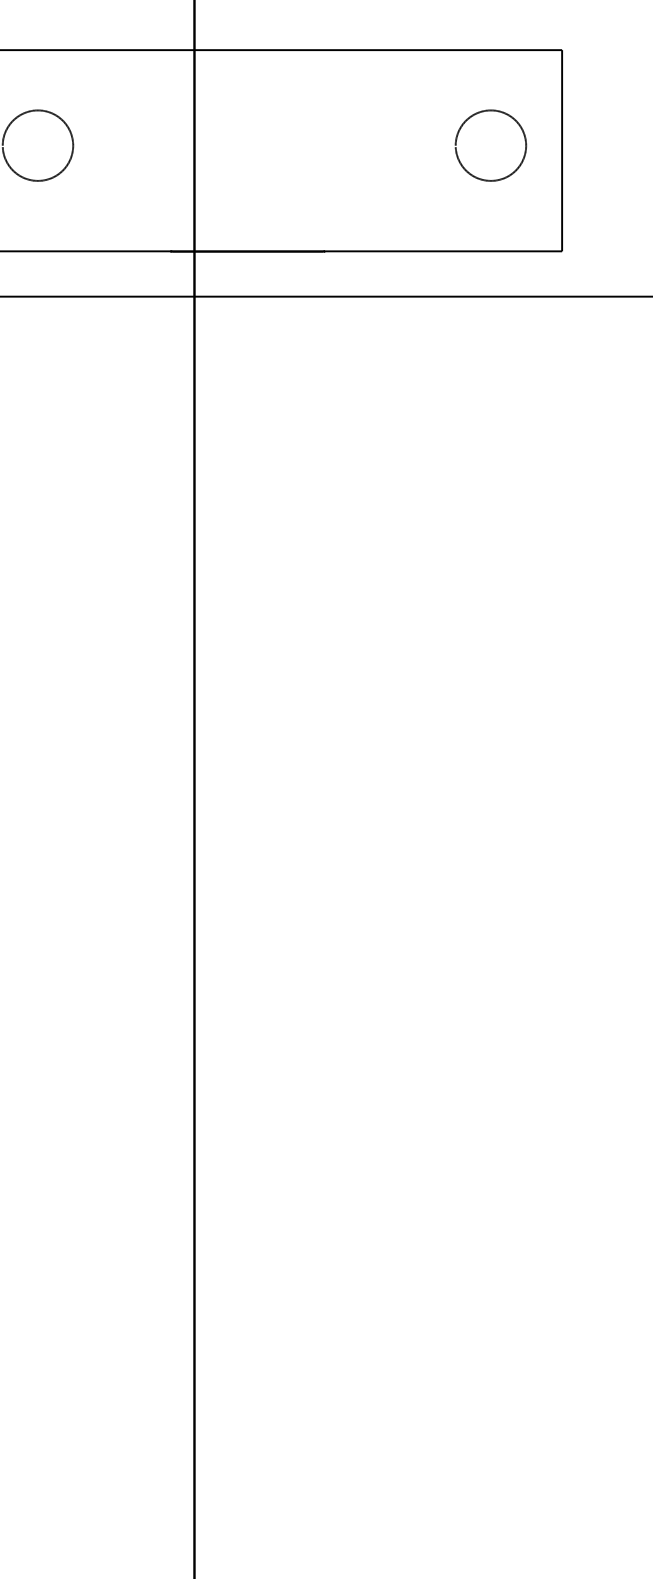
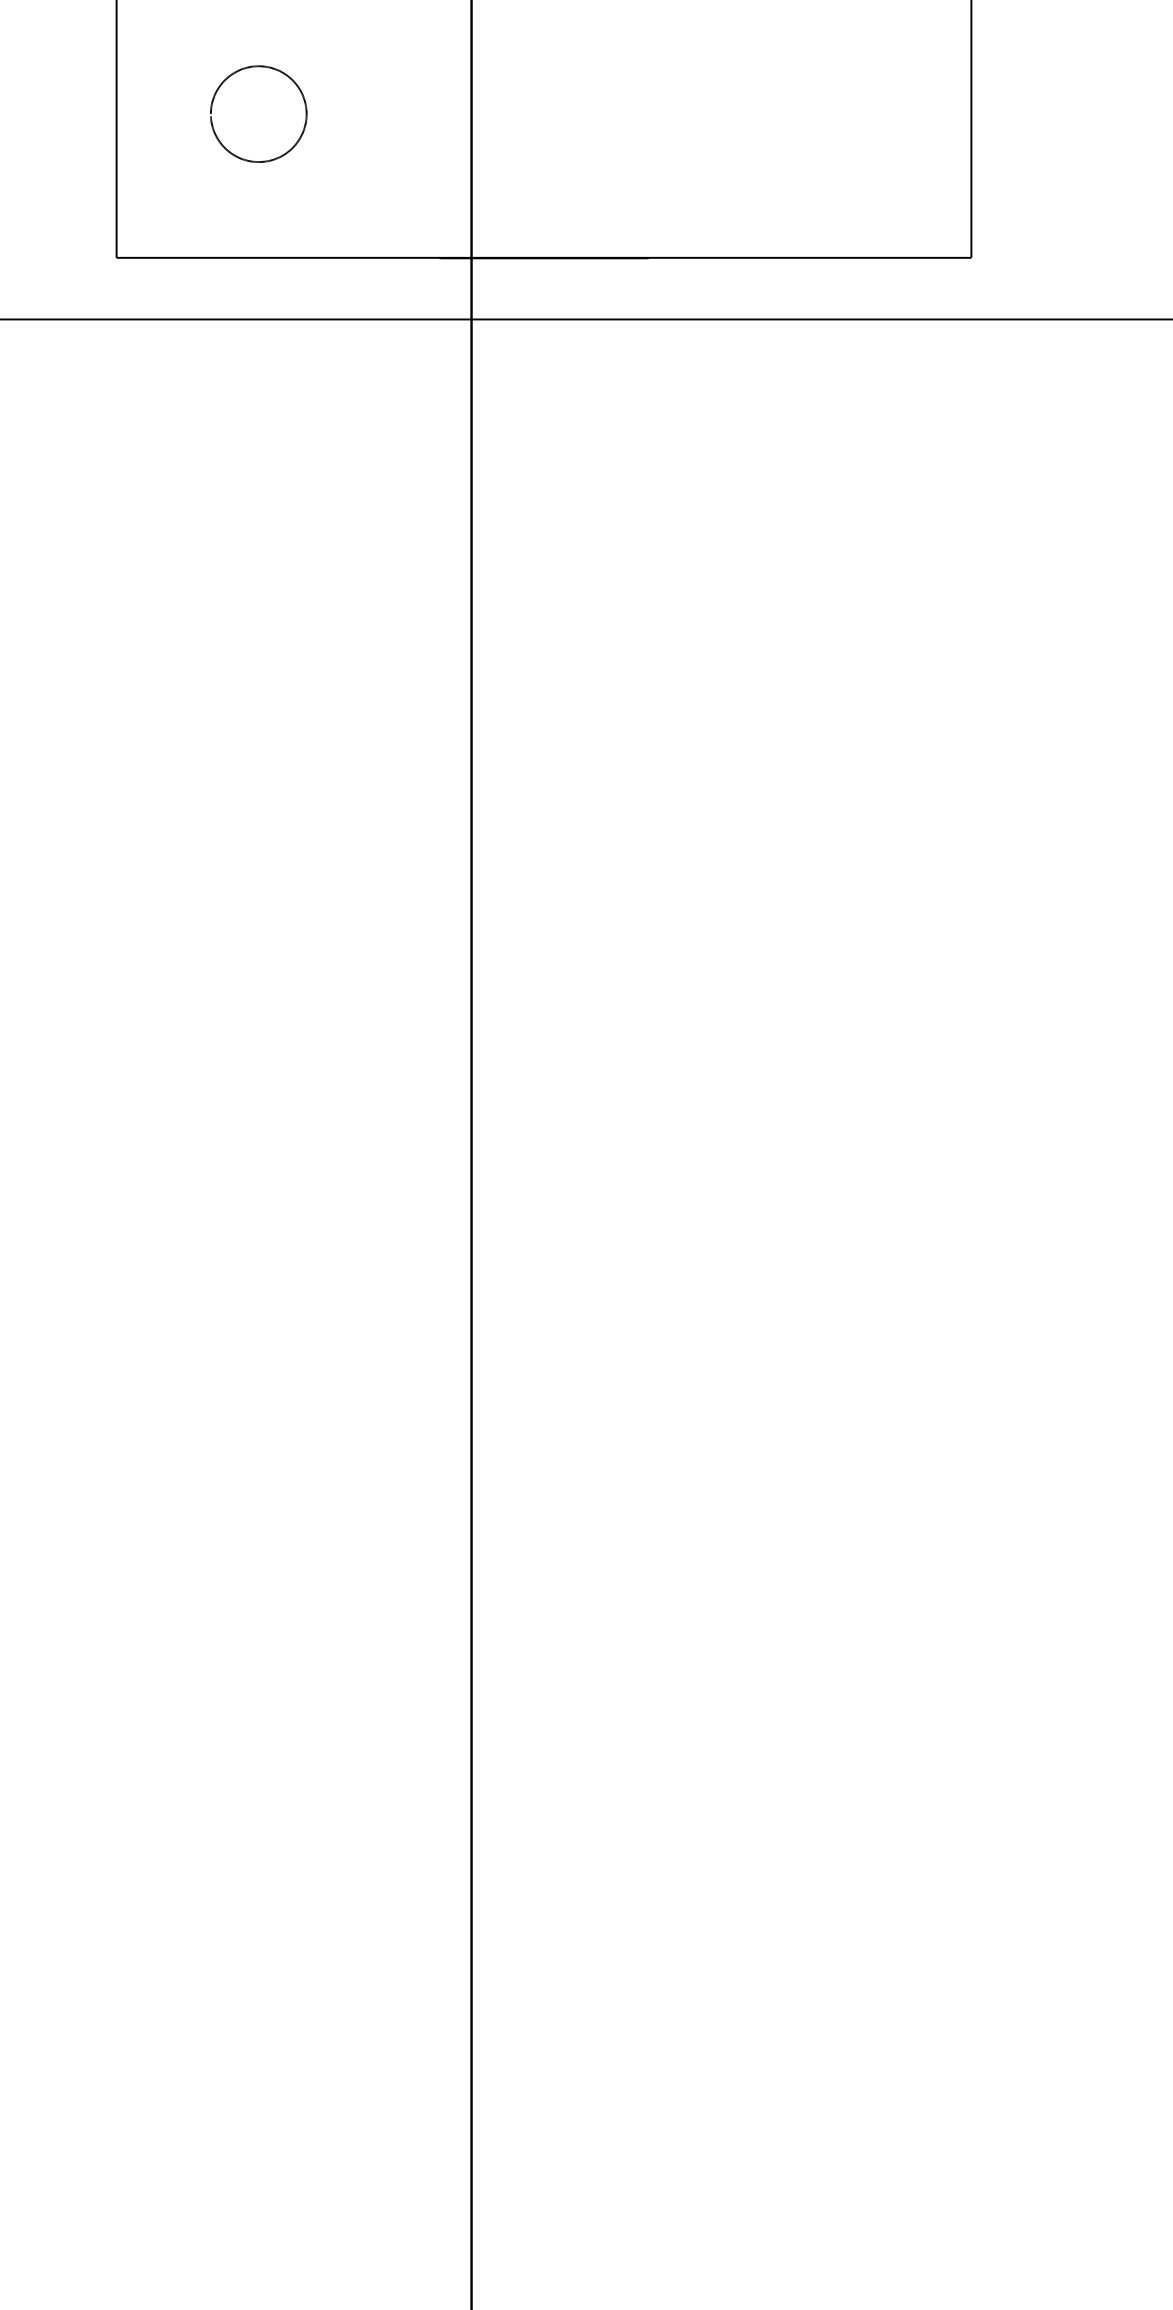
part: (484, 112) -> (865, 68), removed

